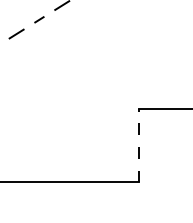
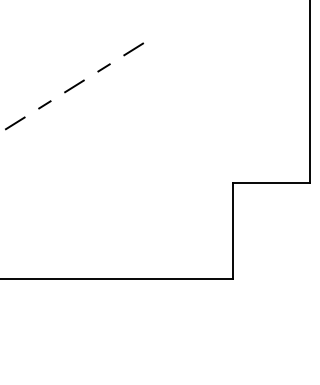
line: (139, 145) -> (233, 231), dashed -> solid

